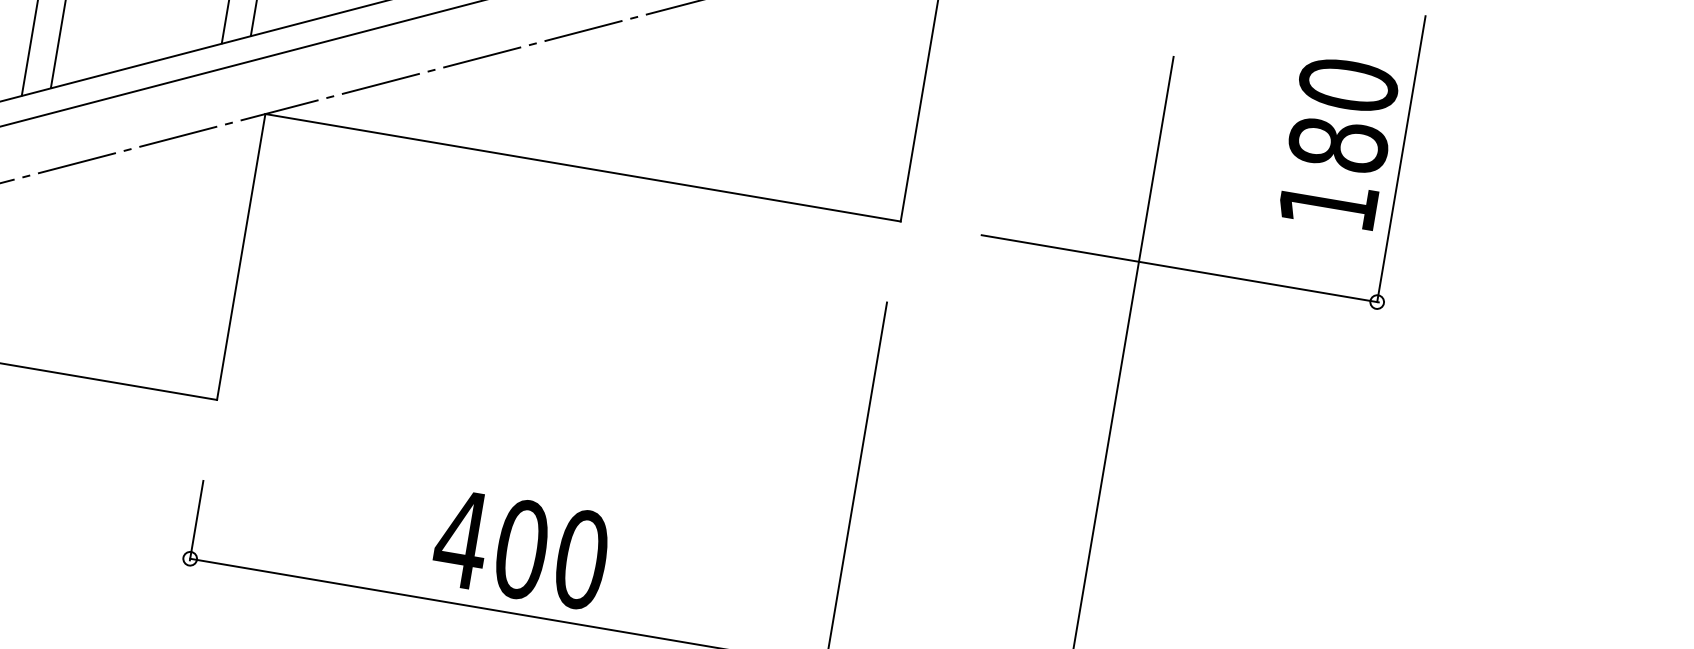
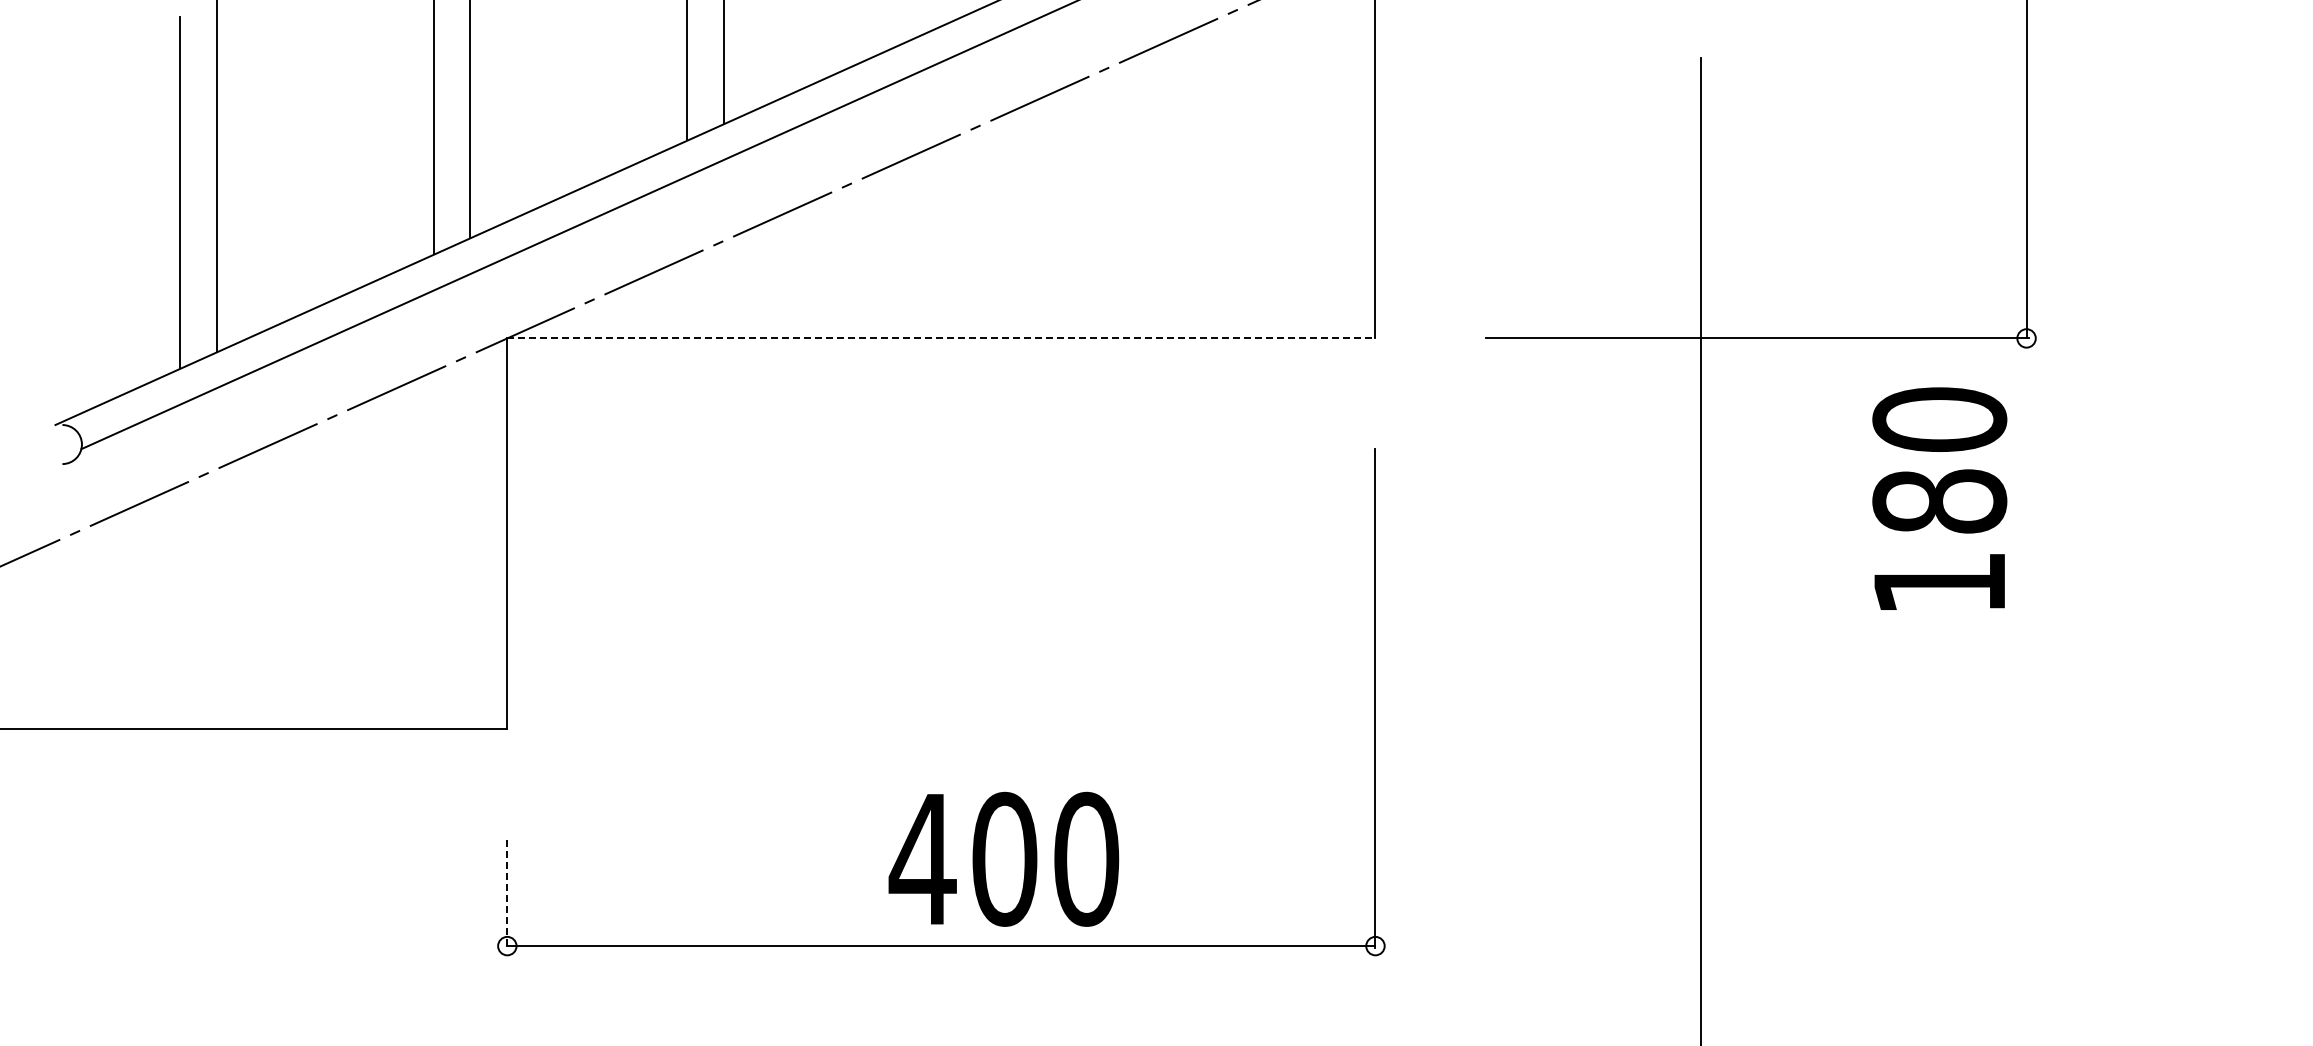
text: (1338, 142) -> (1939, 498), moved
line: (583, 167) -> (941, 338), solid -> dashed
line: (196, 521) -> (507, 894), solid -> dashed
text: (520, 548) -> (1003, 858), moved

